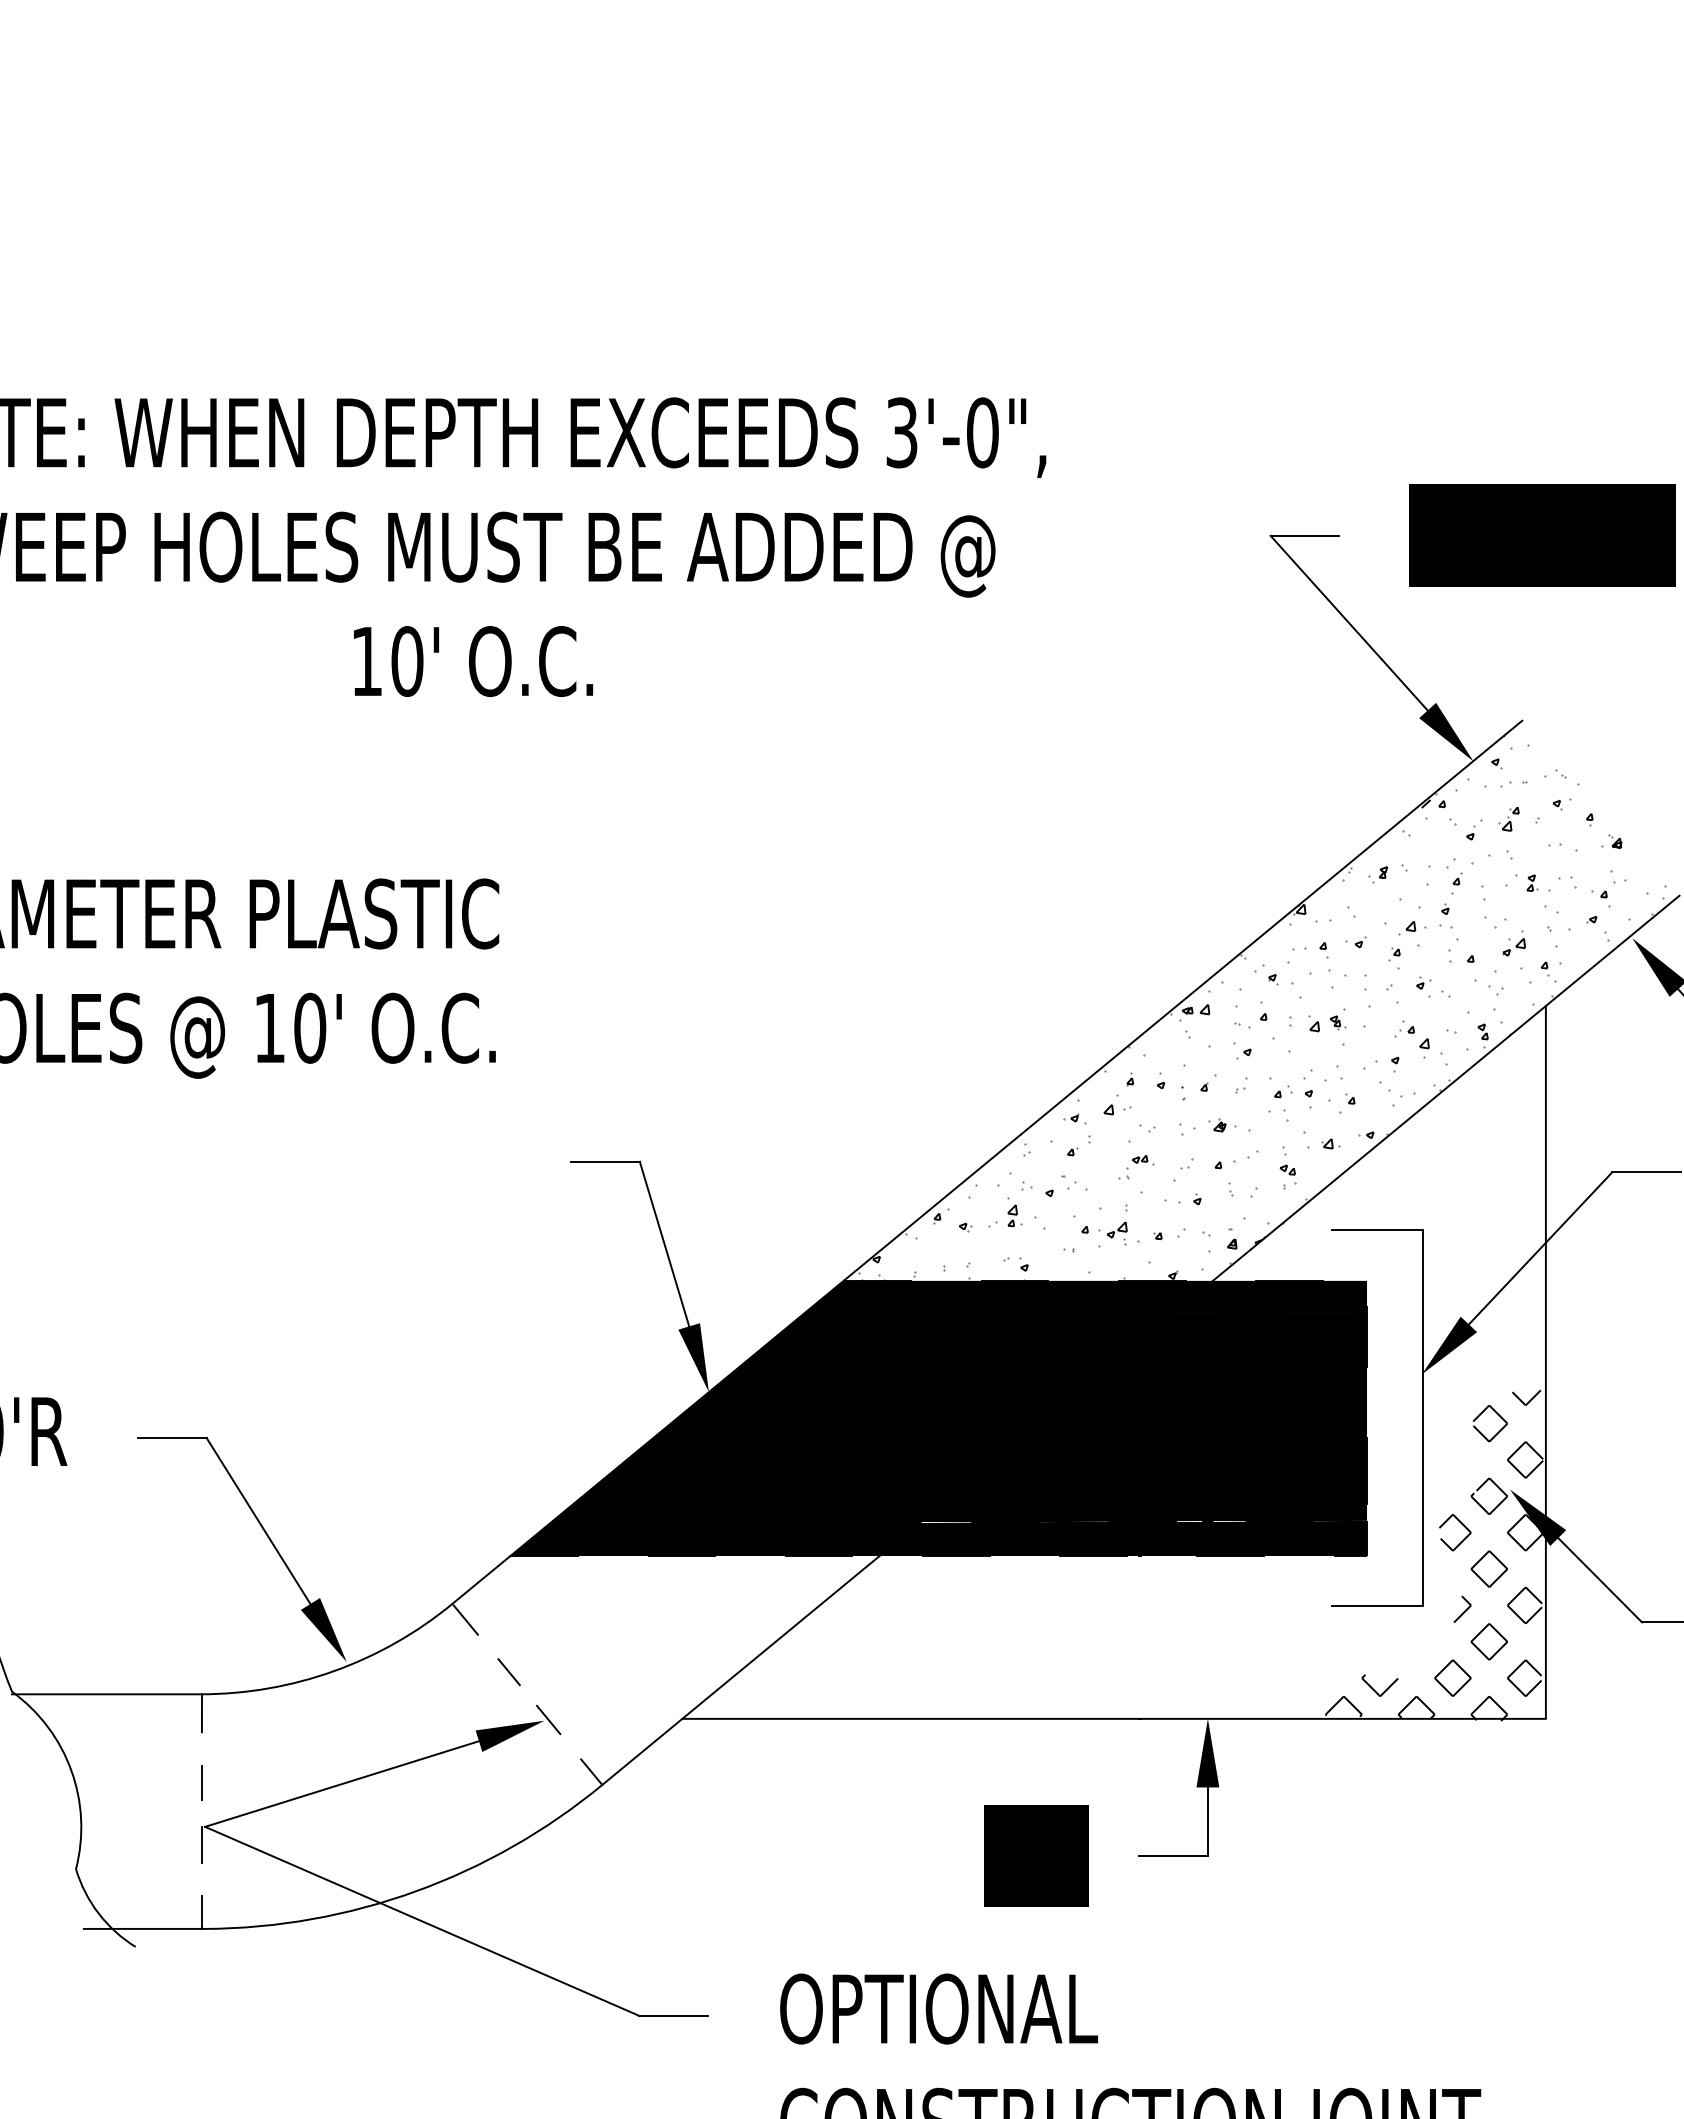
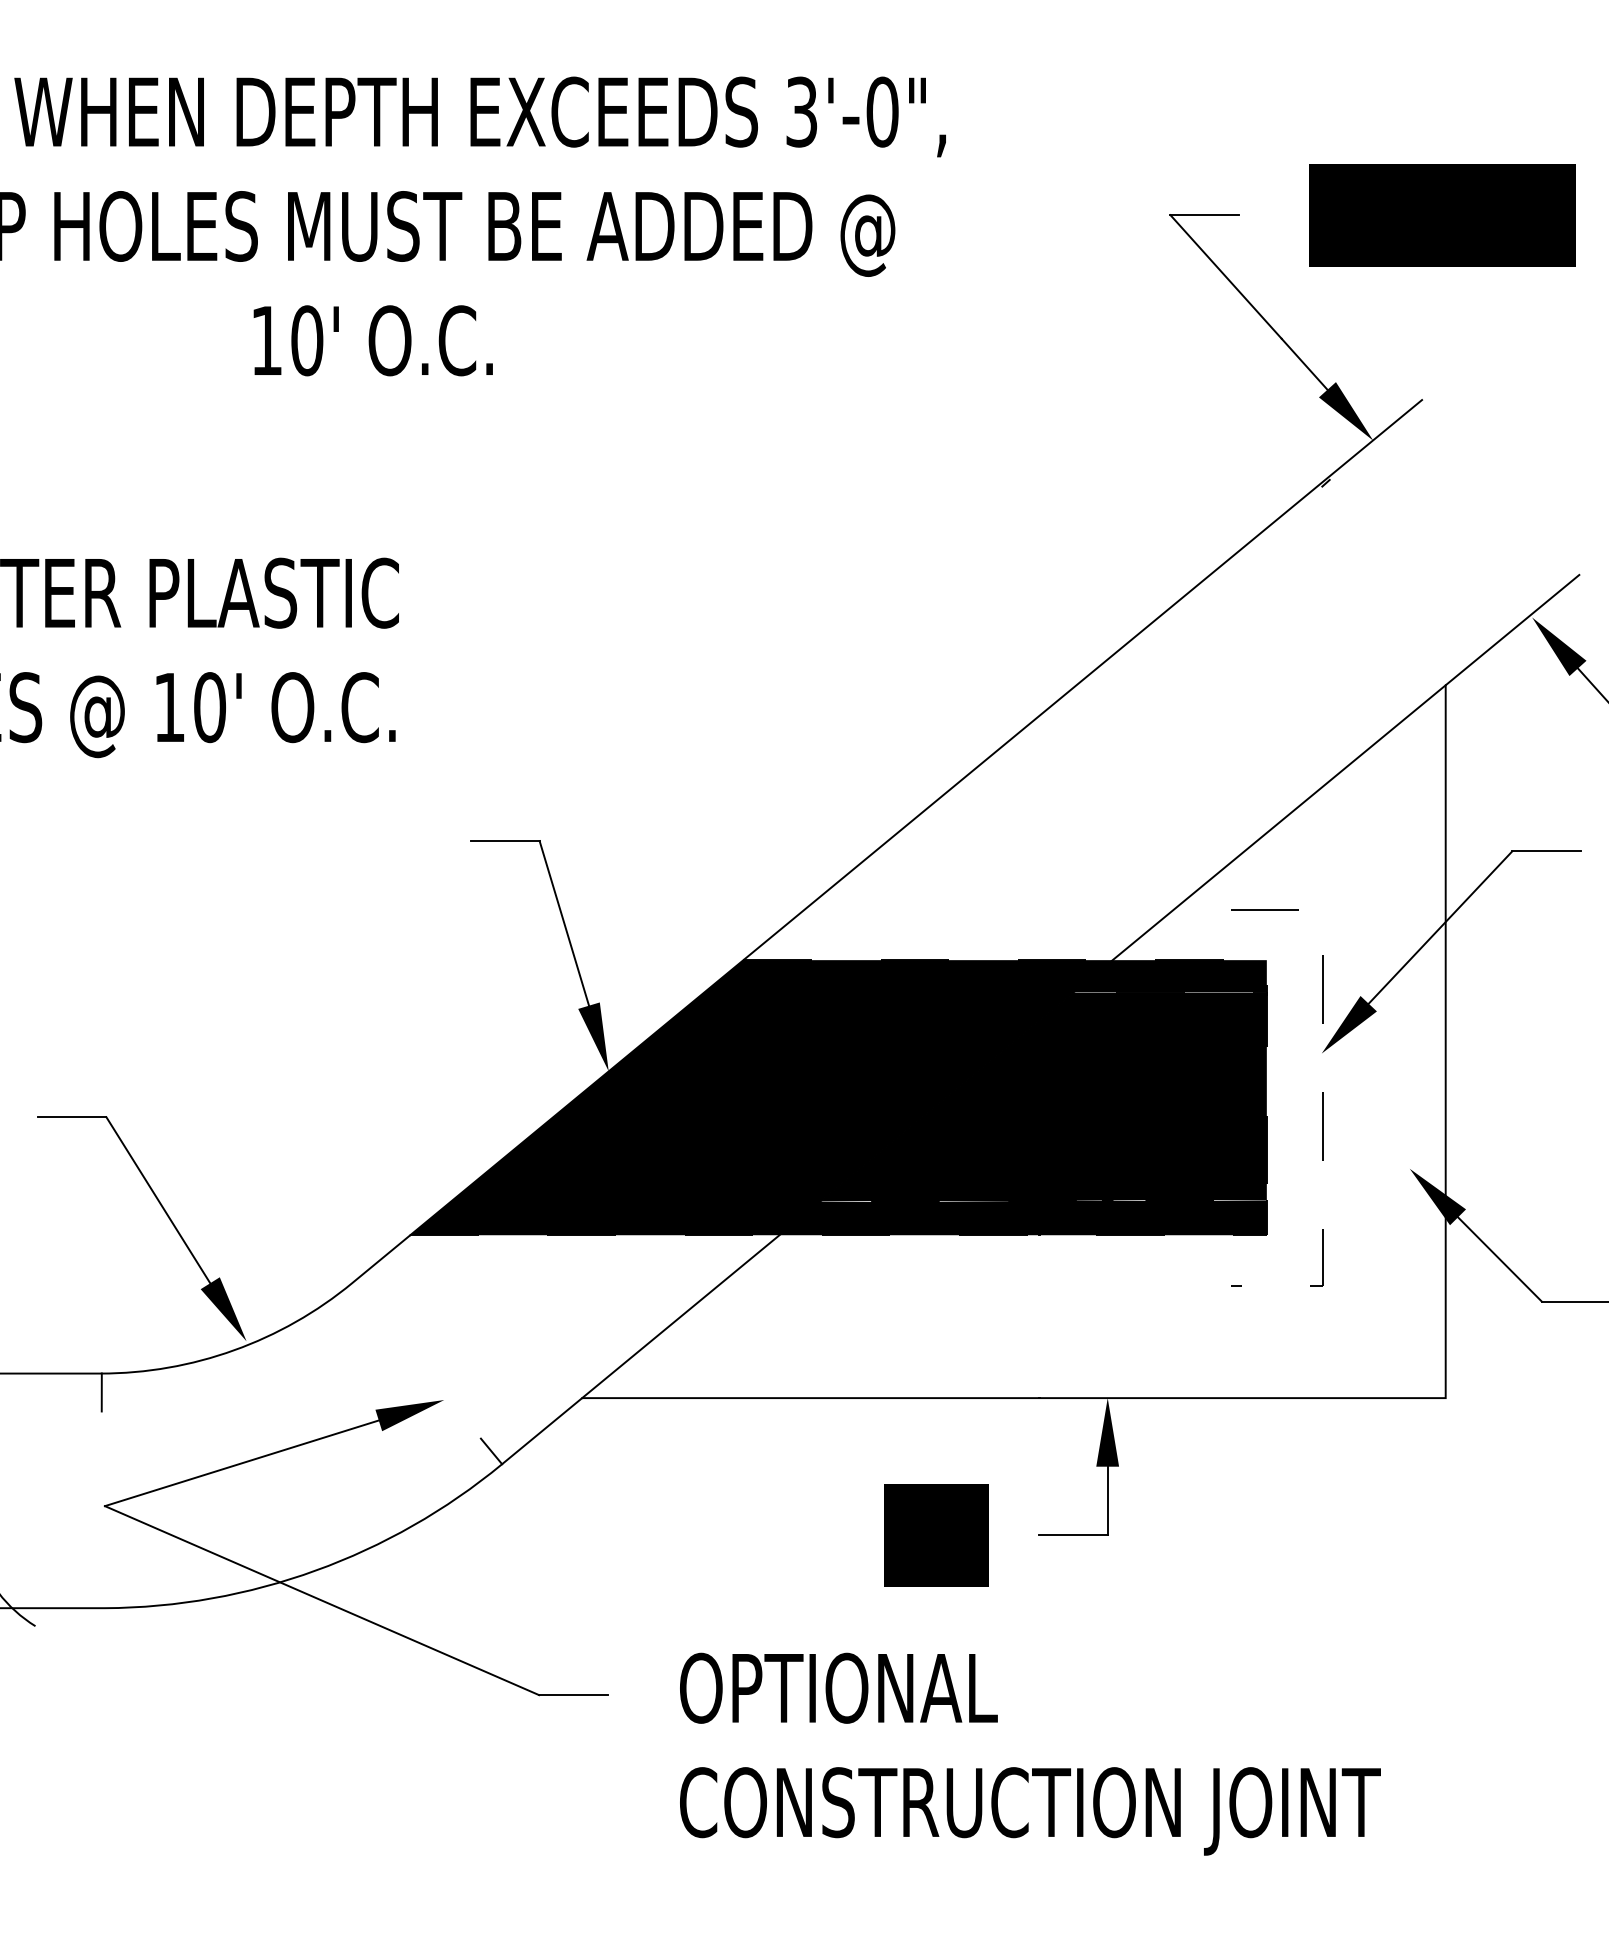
hatch: (1261, 1007) -> (1161, 686), removed
line: (1422, 1418) -> (1322, 1097), solid -> dashed
hatch: (1434, 1555) -> (1334, 1234), removed
line: (465, 1619) -> (365, 1298), removed
line: (508, 1672) -> (408, 1351), removed
line: (548, 1719) -> (448, 1398), removed
line: (201, 1782) -> (101, 1461), removed
line: (201, 1844) -> (101, 1523), removed
line: (201, 1912) -> (101, 1591), removed

